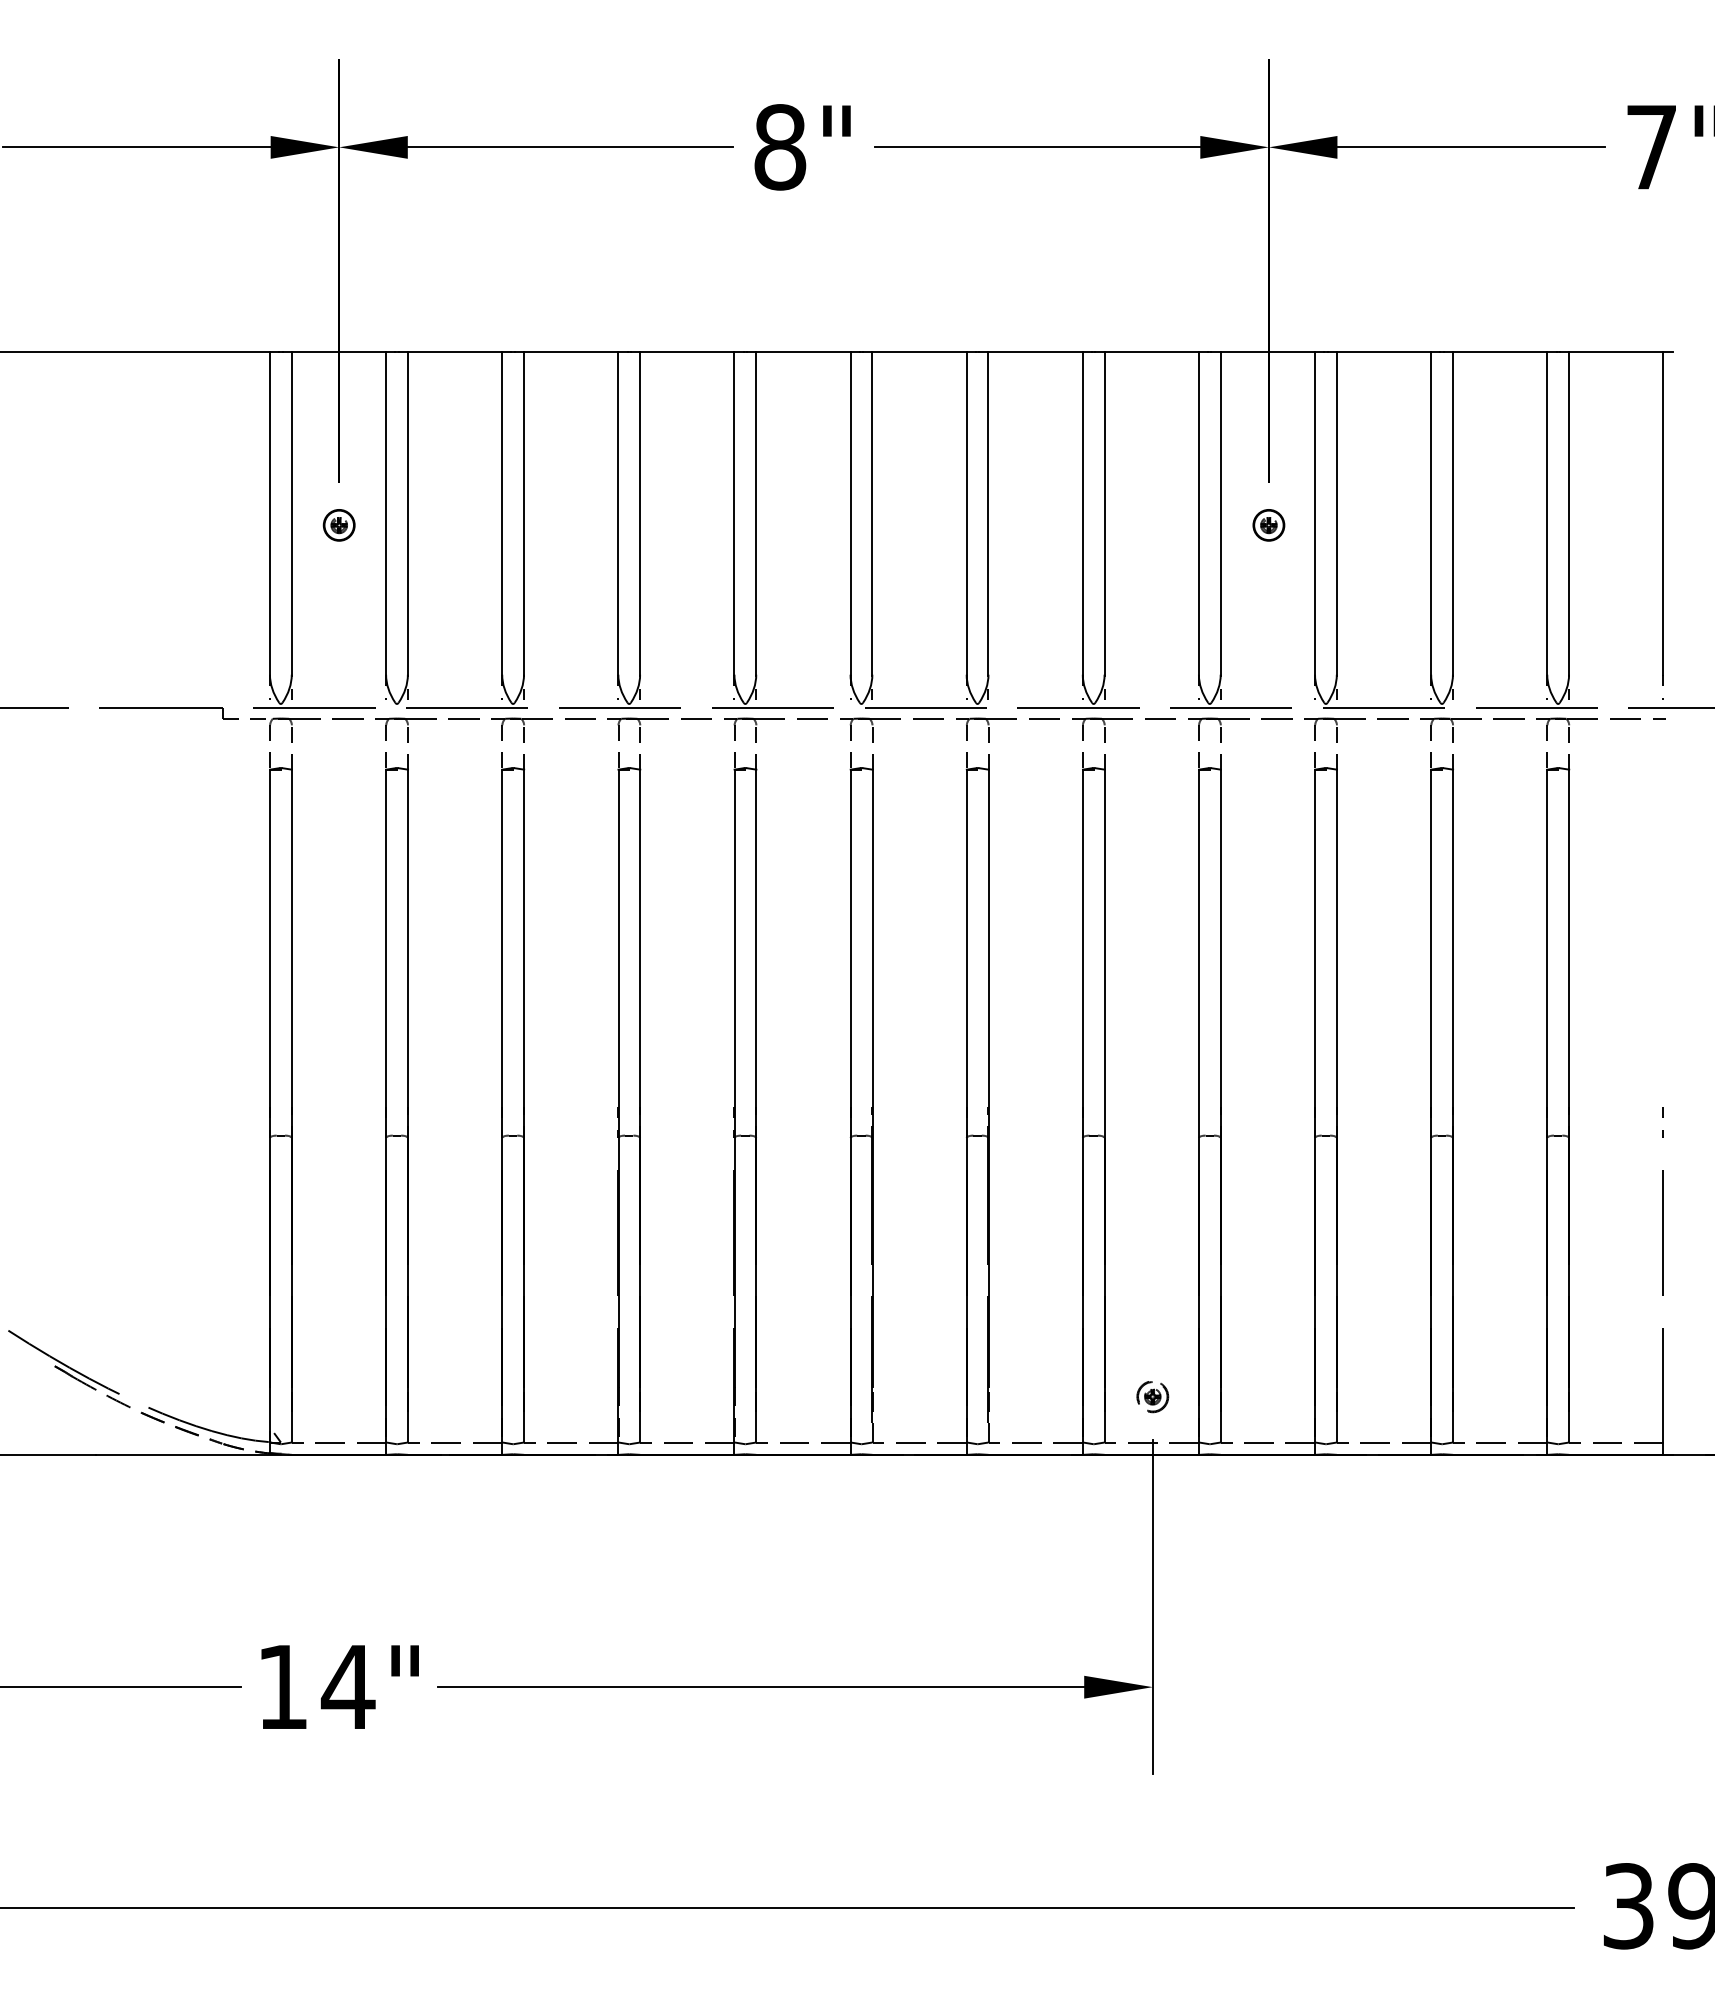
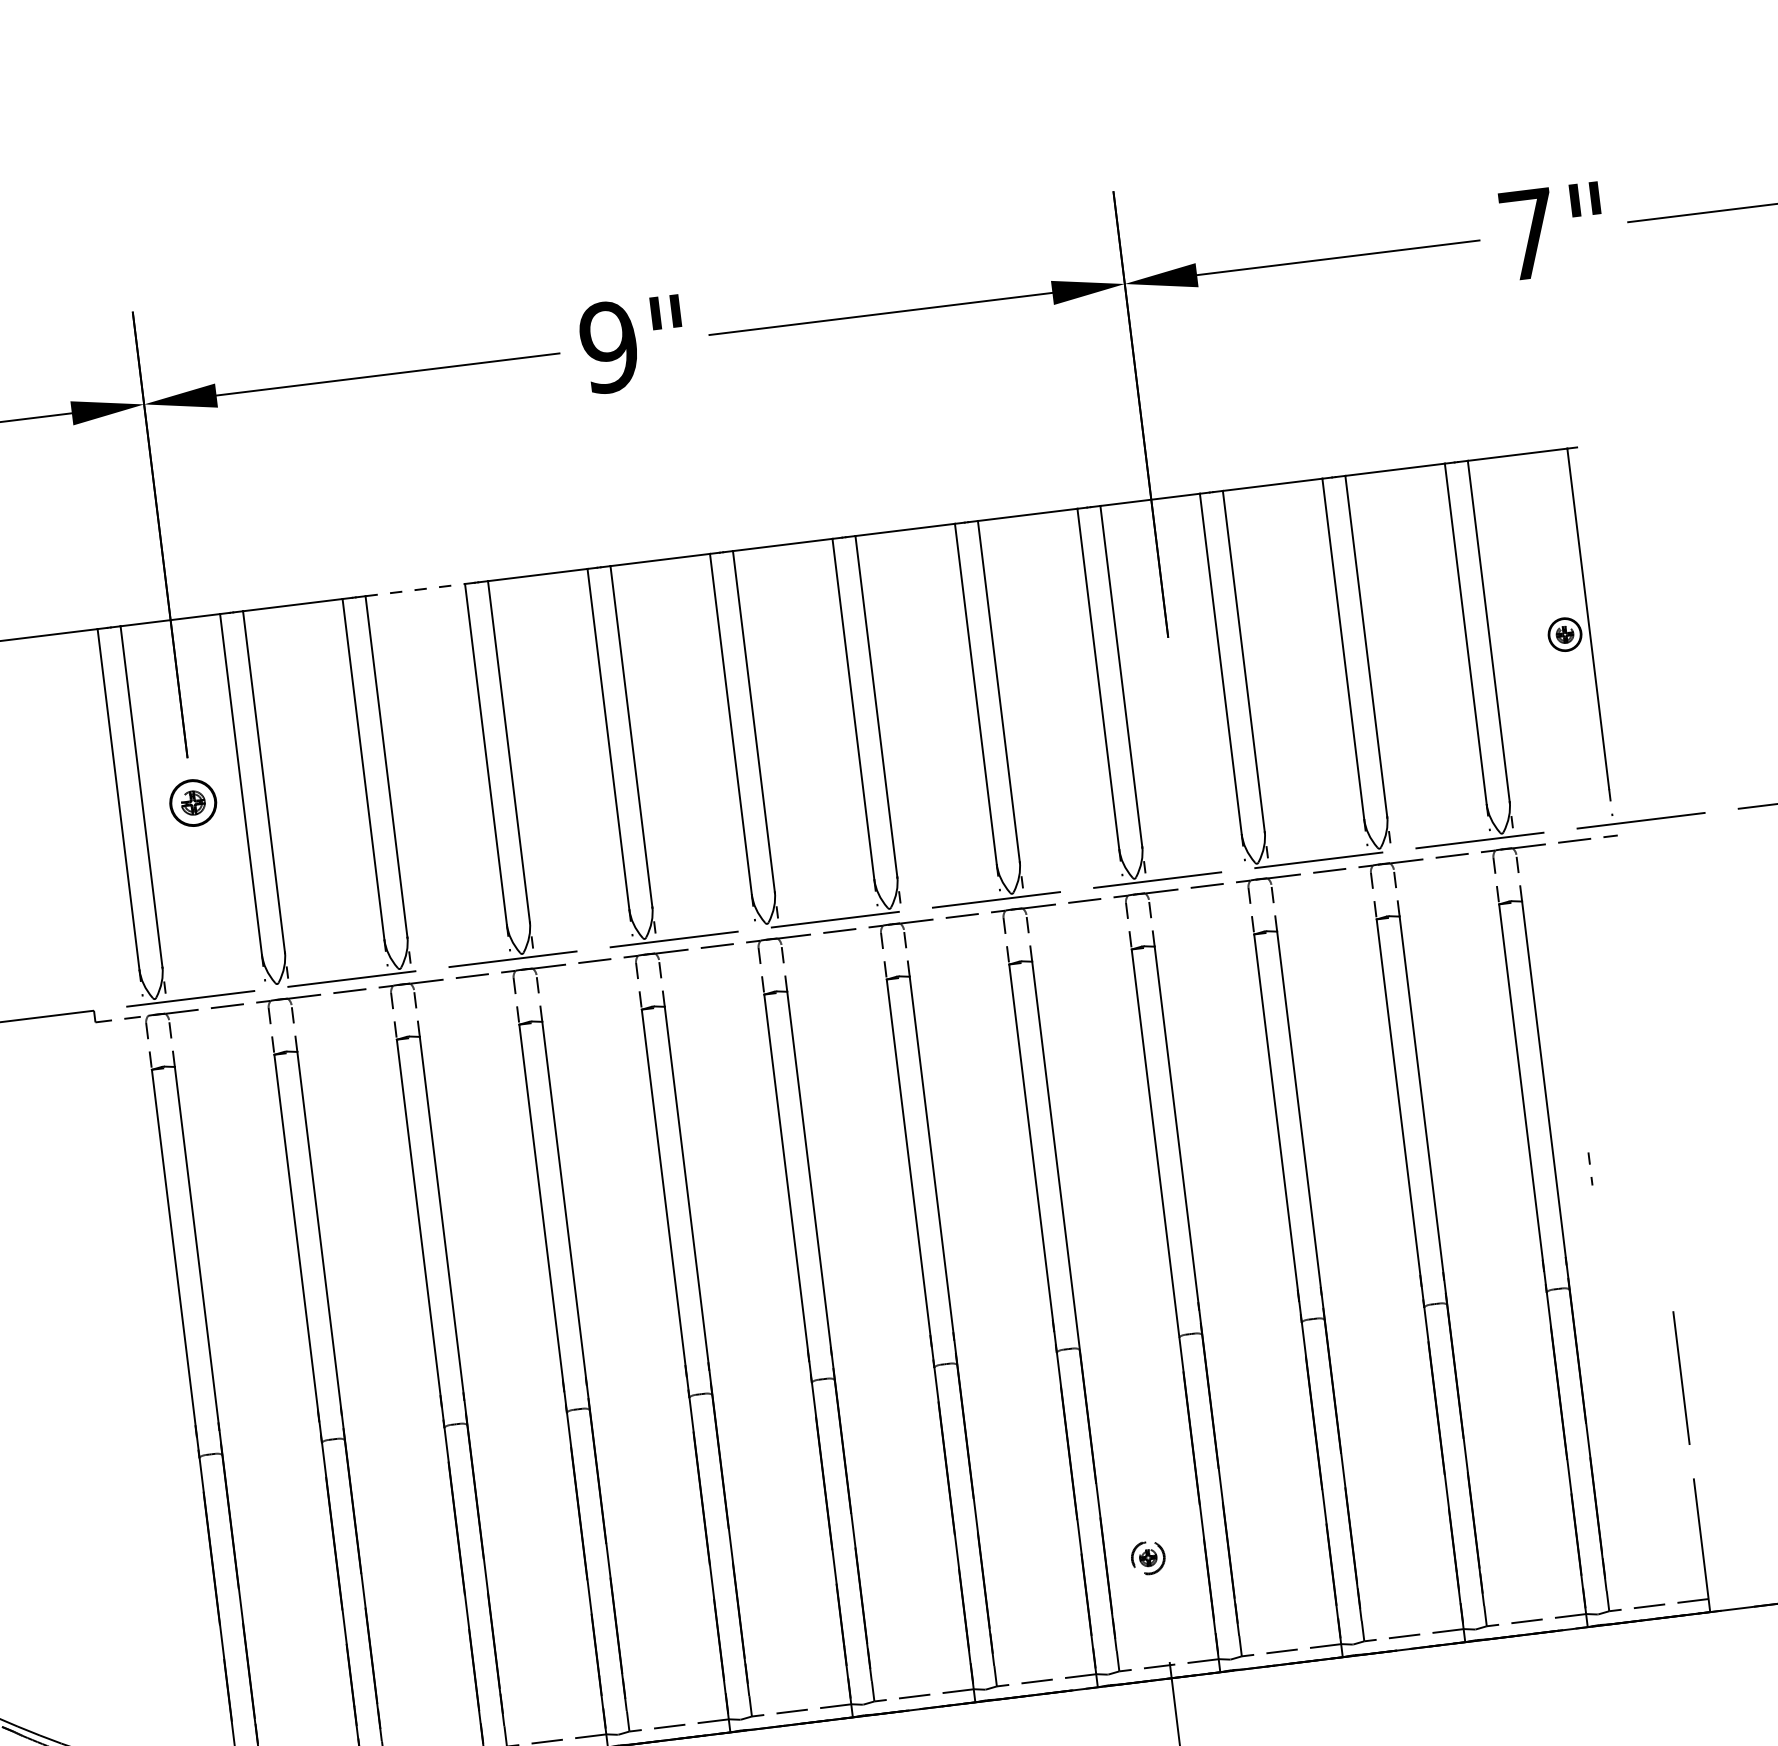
text: (780, 147) -> (609, 347), 8" -> 9"
line: (571, 351) -> (415, 589), solid -> dashed
part: (338, 525) -> (192, 803), size x1.4
part: (1268, 525) -> (1564, 634), moved
line: (1662, 1117) -> (1588, 1164), moved
part: (1152, 1397) -> (1148, 1558), moved

